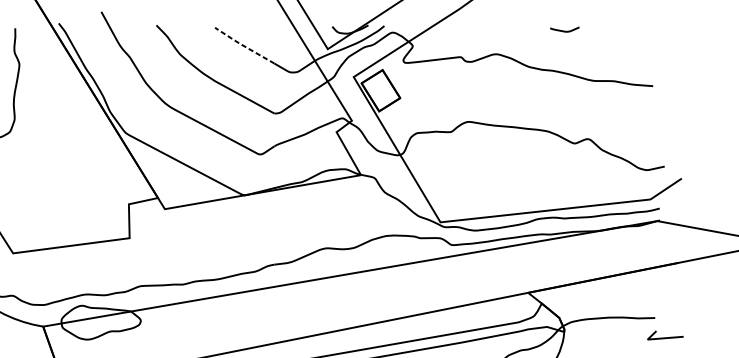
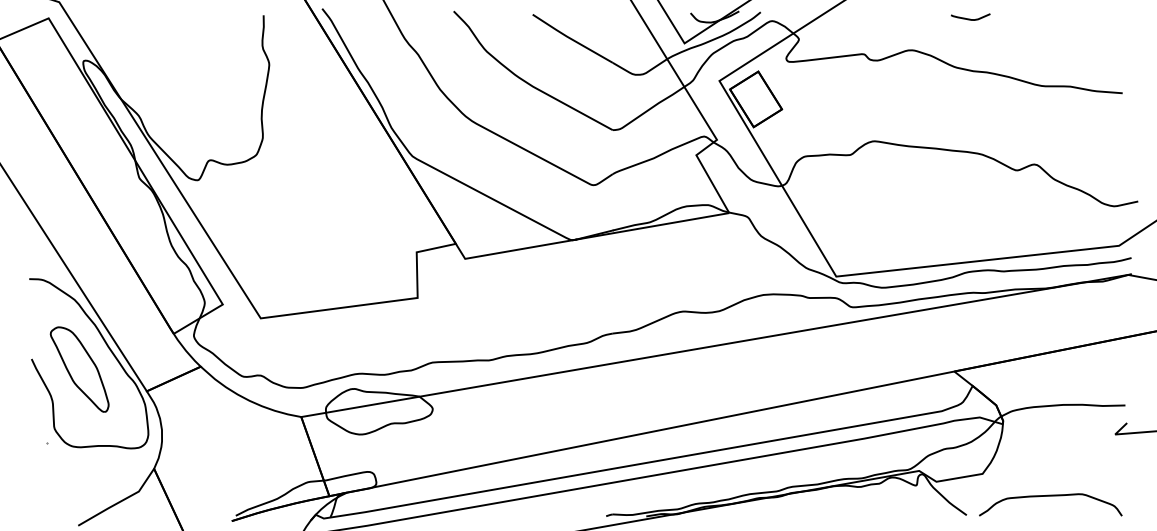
curve: (564, 30) -> (970, 18), moved
line: (243, 45) -> (570, 38), dashed -> solid

